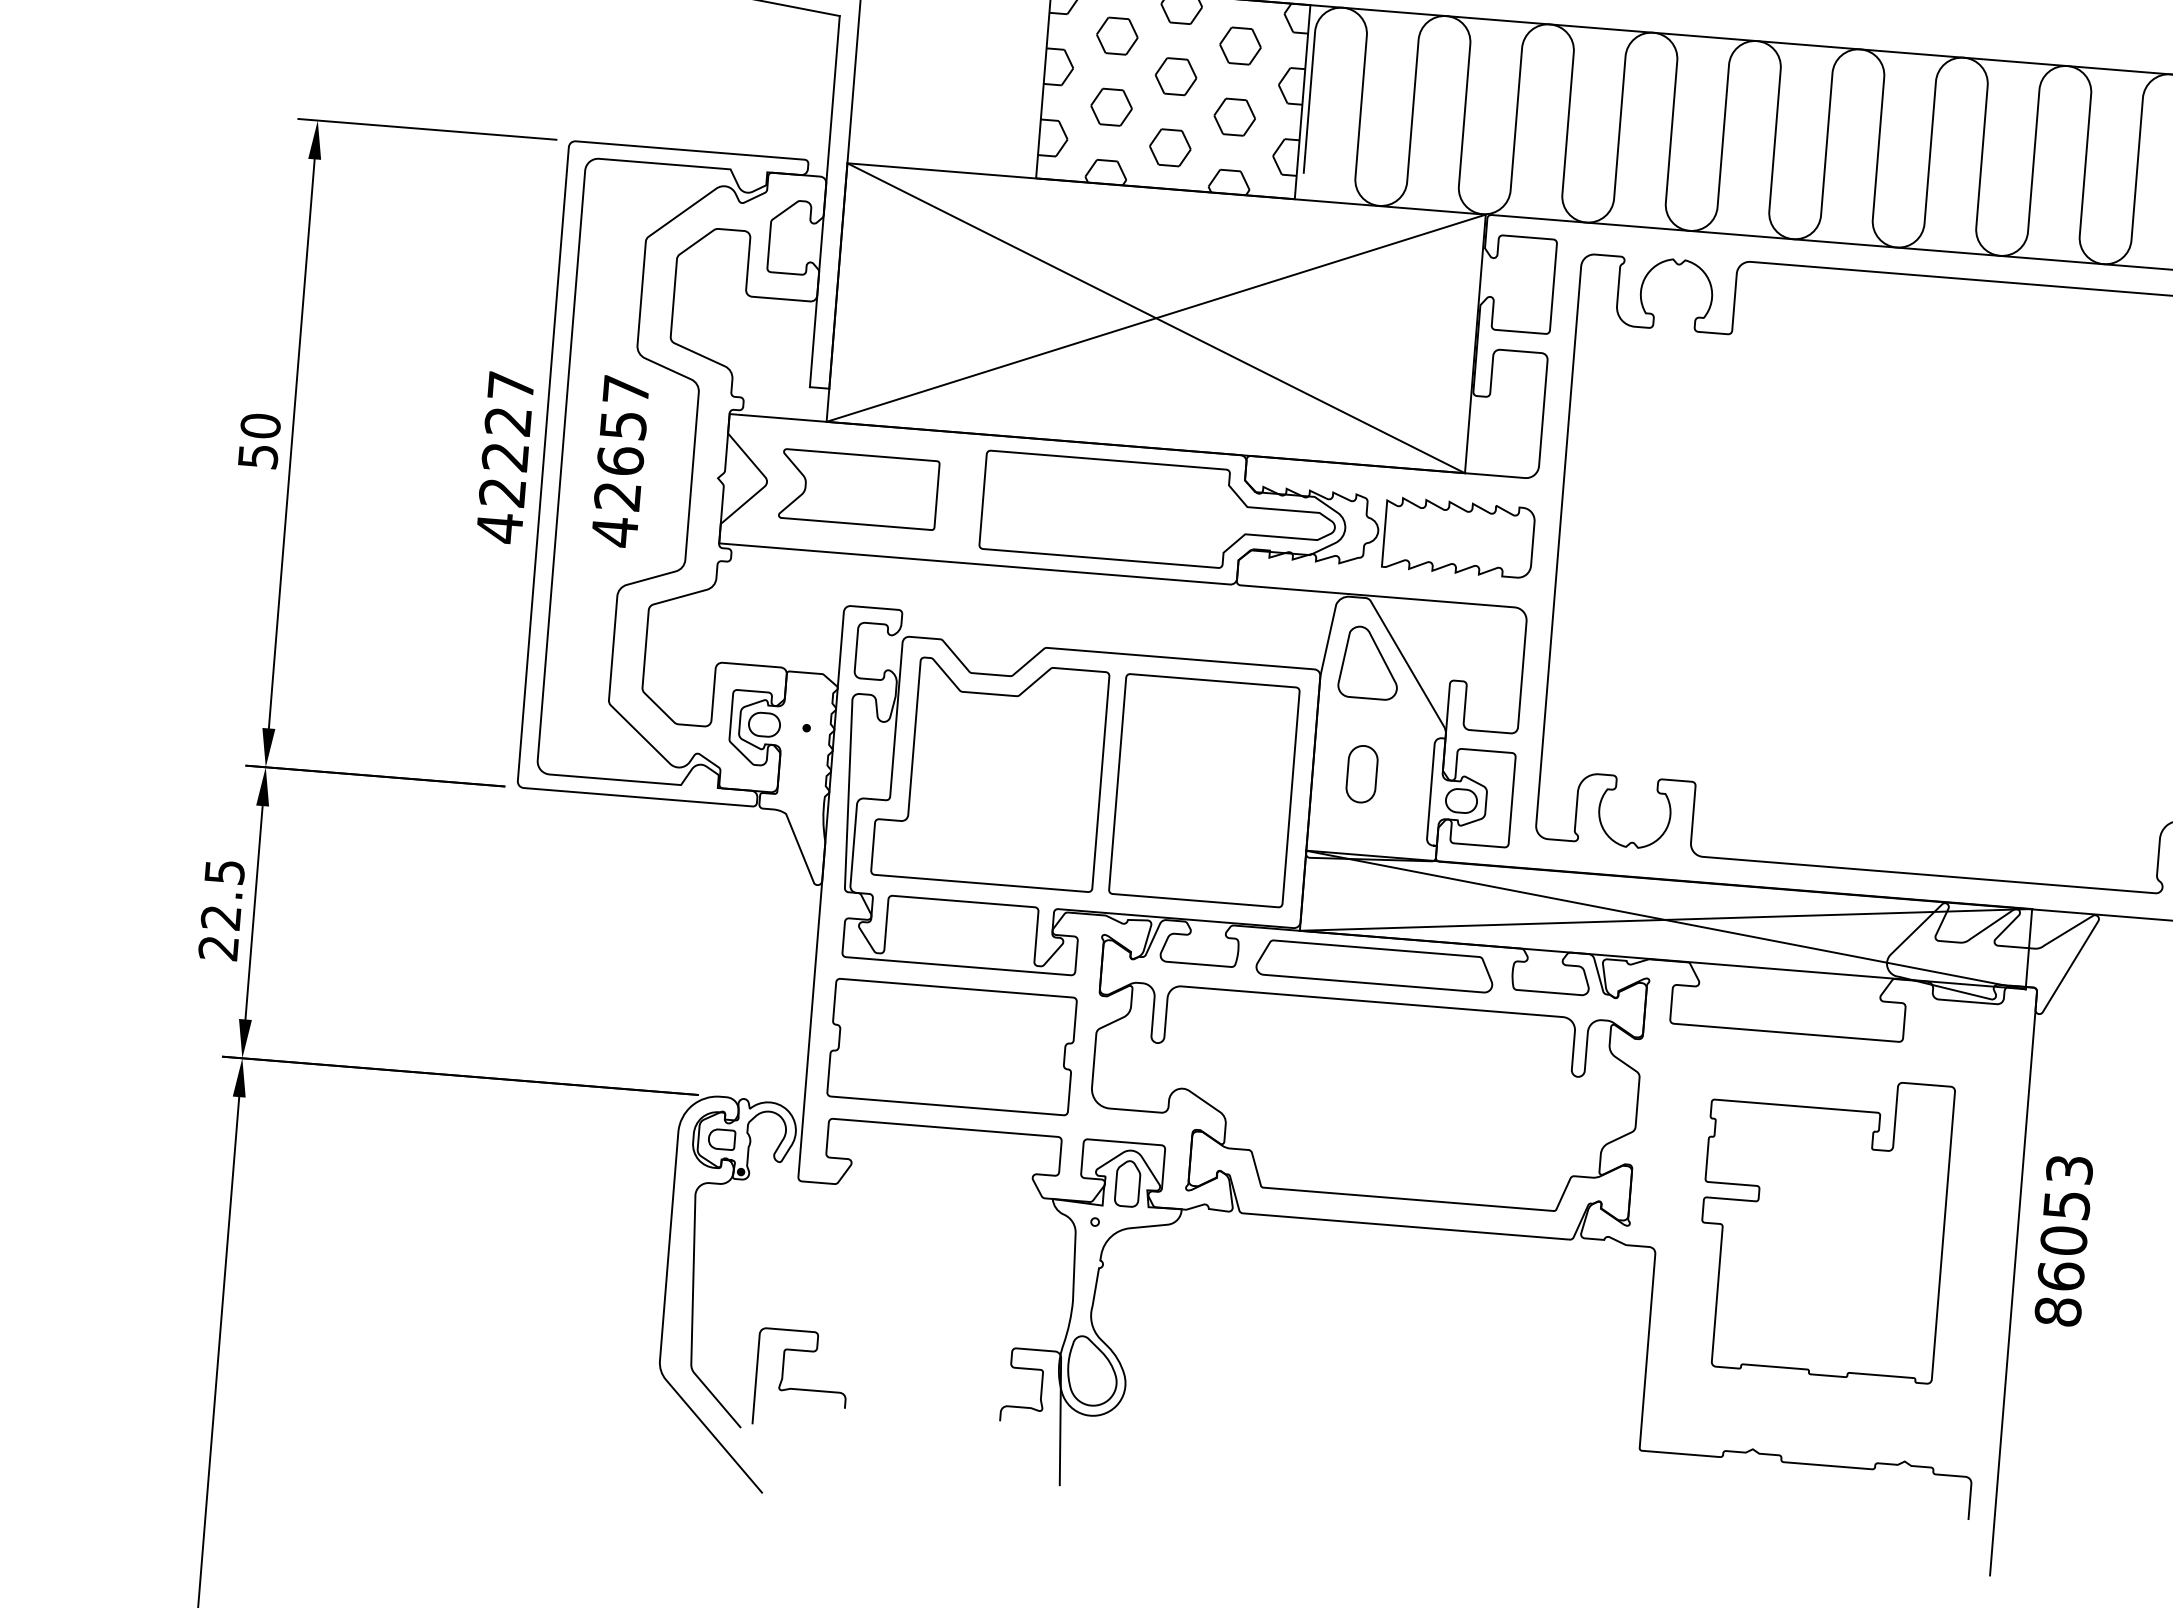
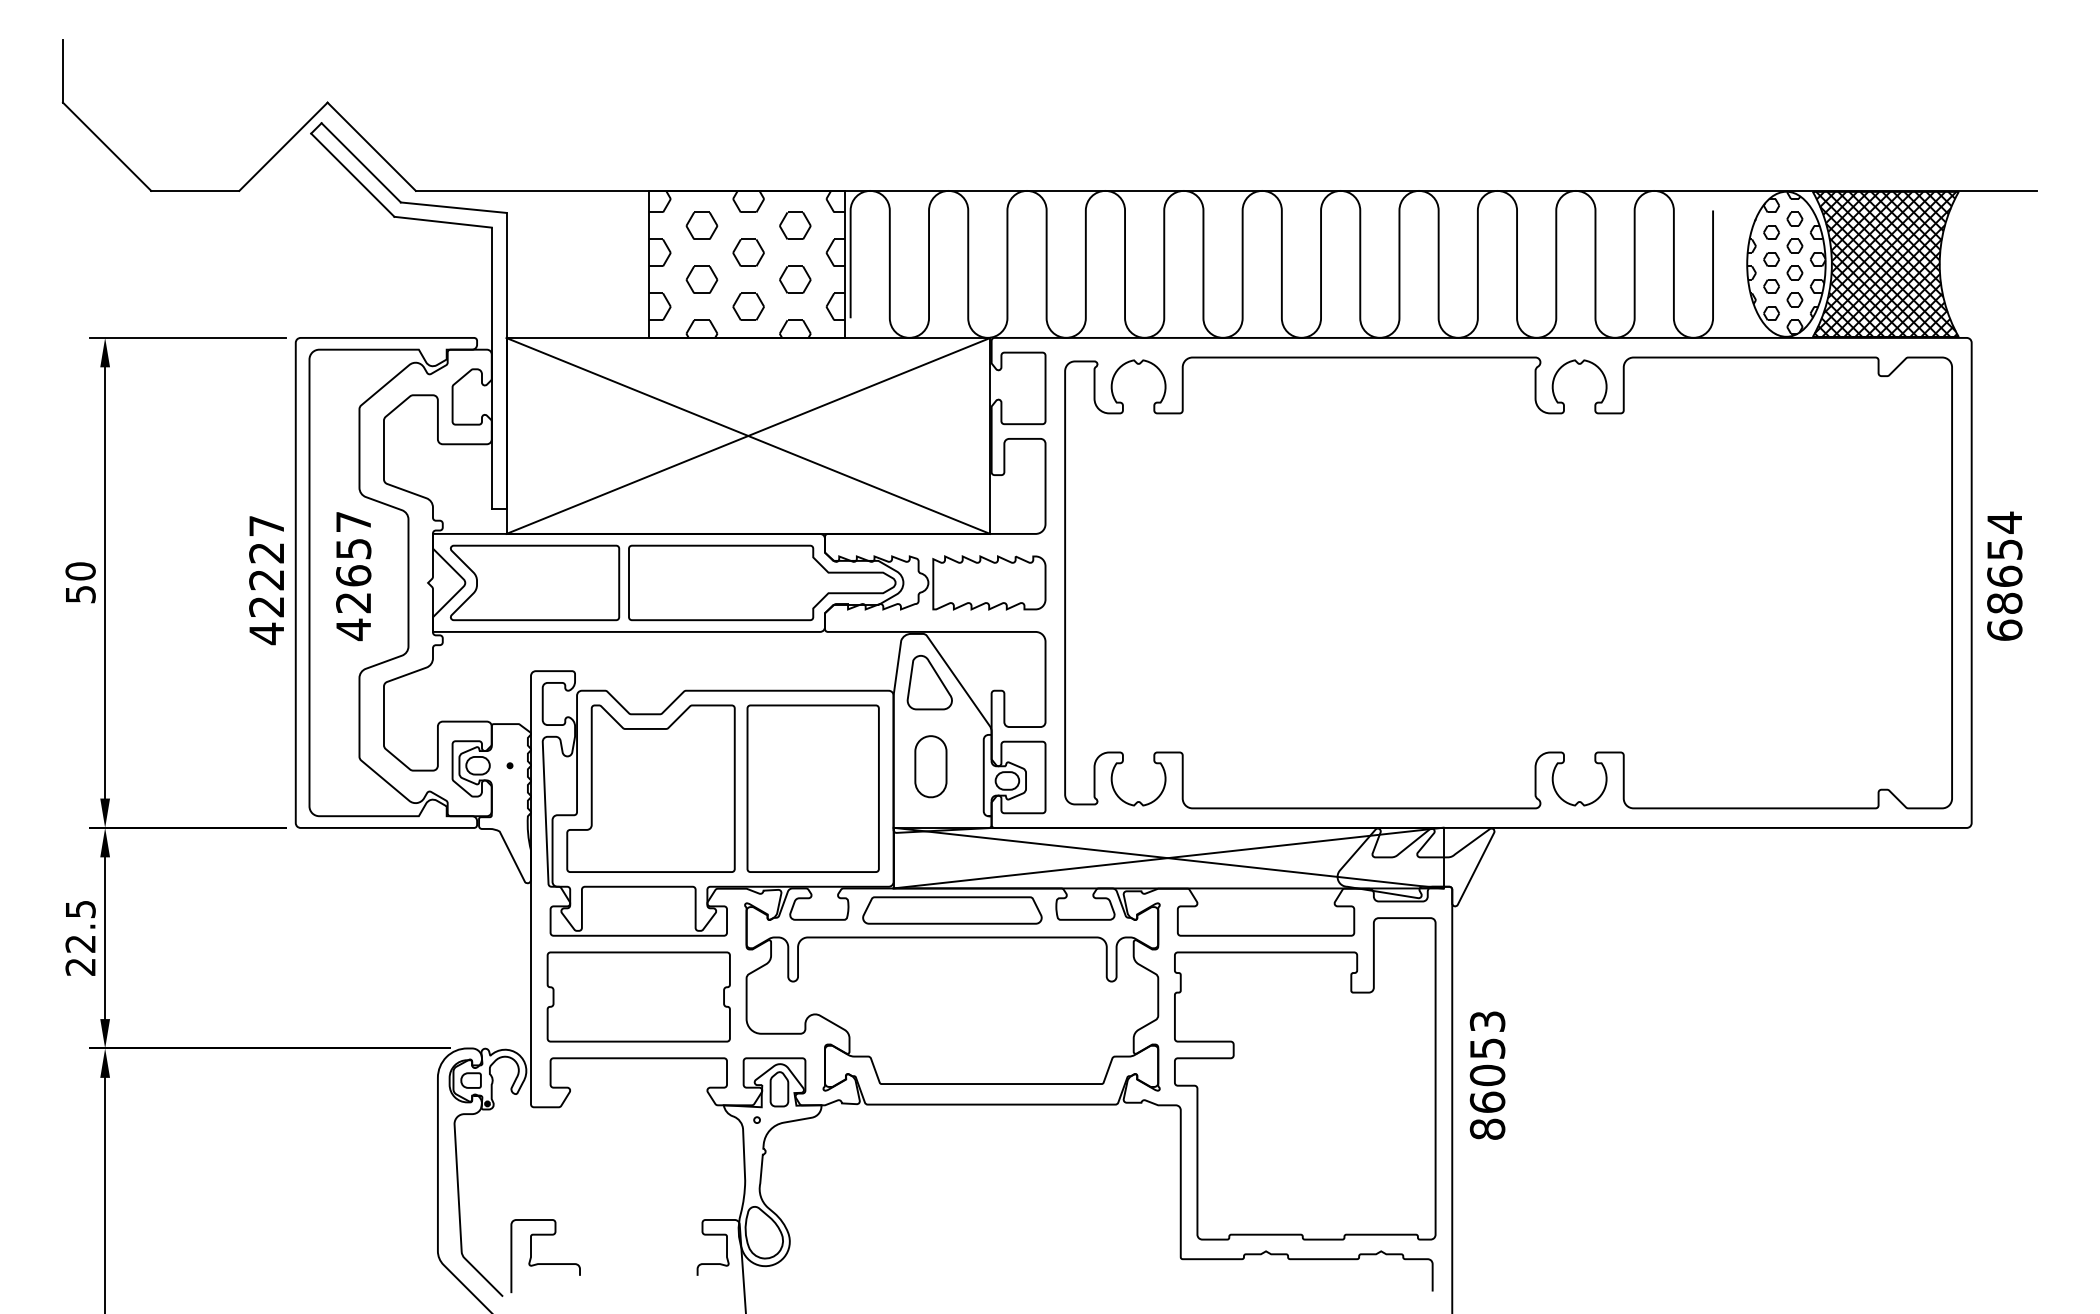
part: (859, 489) -> (535, 582), size x1.43
part: (1361, 773) -> (930, 766), size x1.43
part: (1823, 1225) -> (1305, 1078), size x1.43

